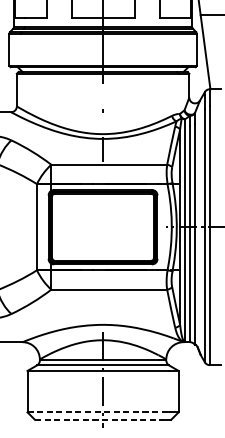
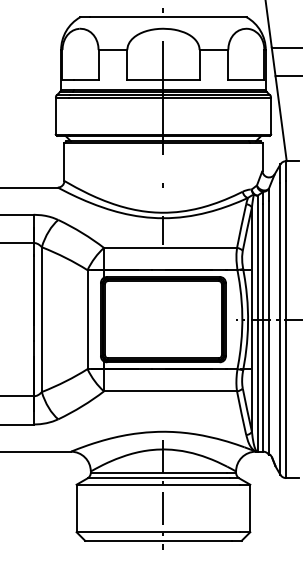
line: (98, 412) -> (158, 532), dashed -> solid
line: (99, 419) -> (159, 540), dashed -> solid

